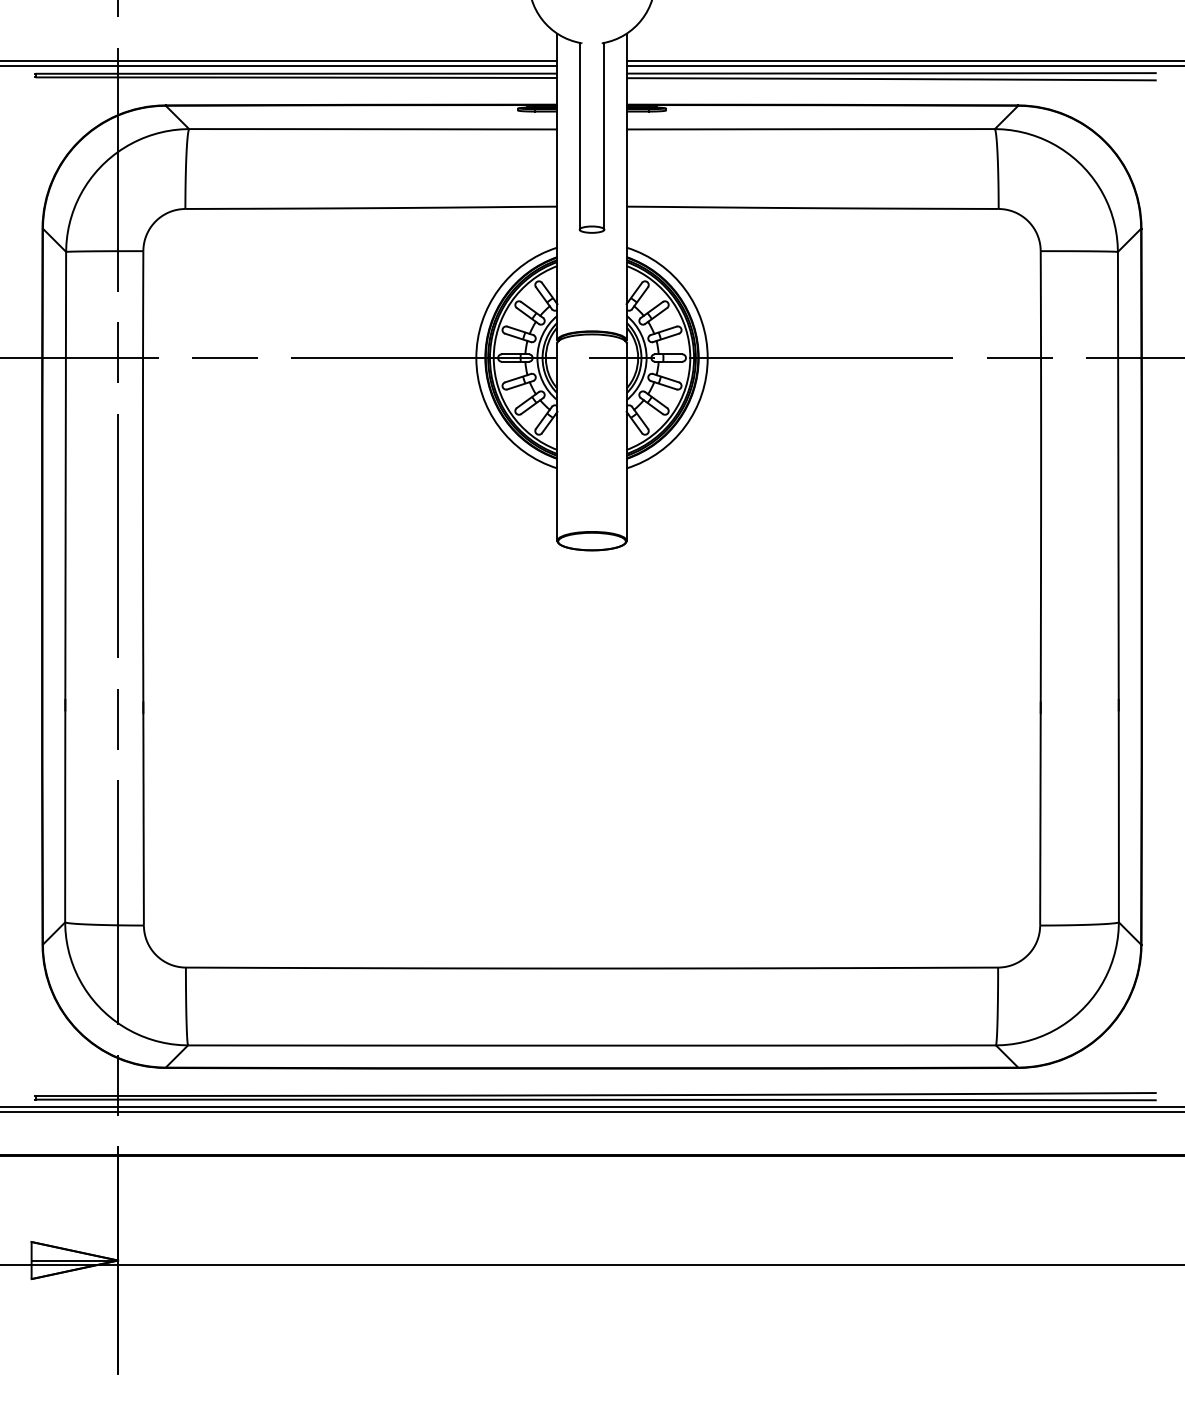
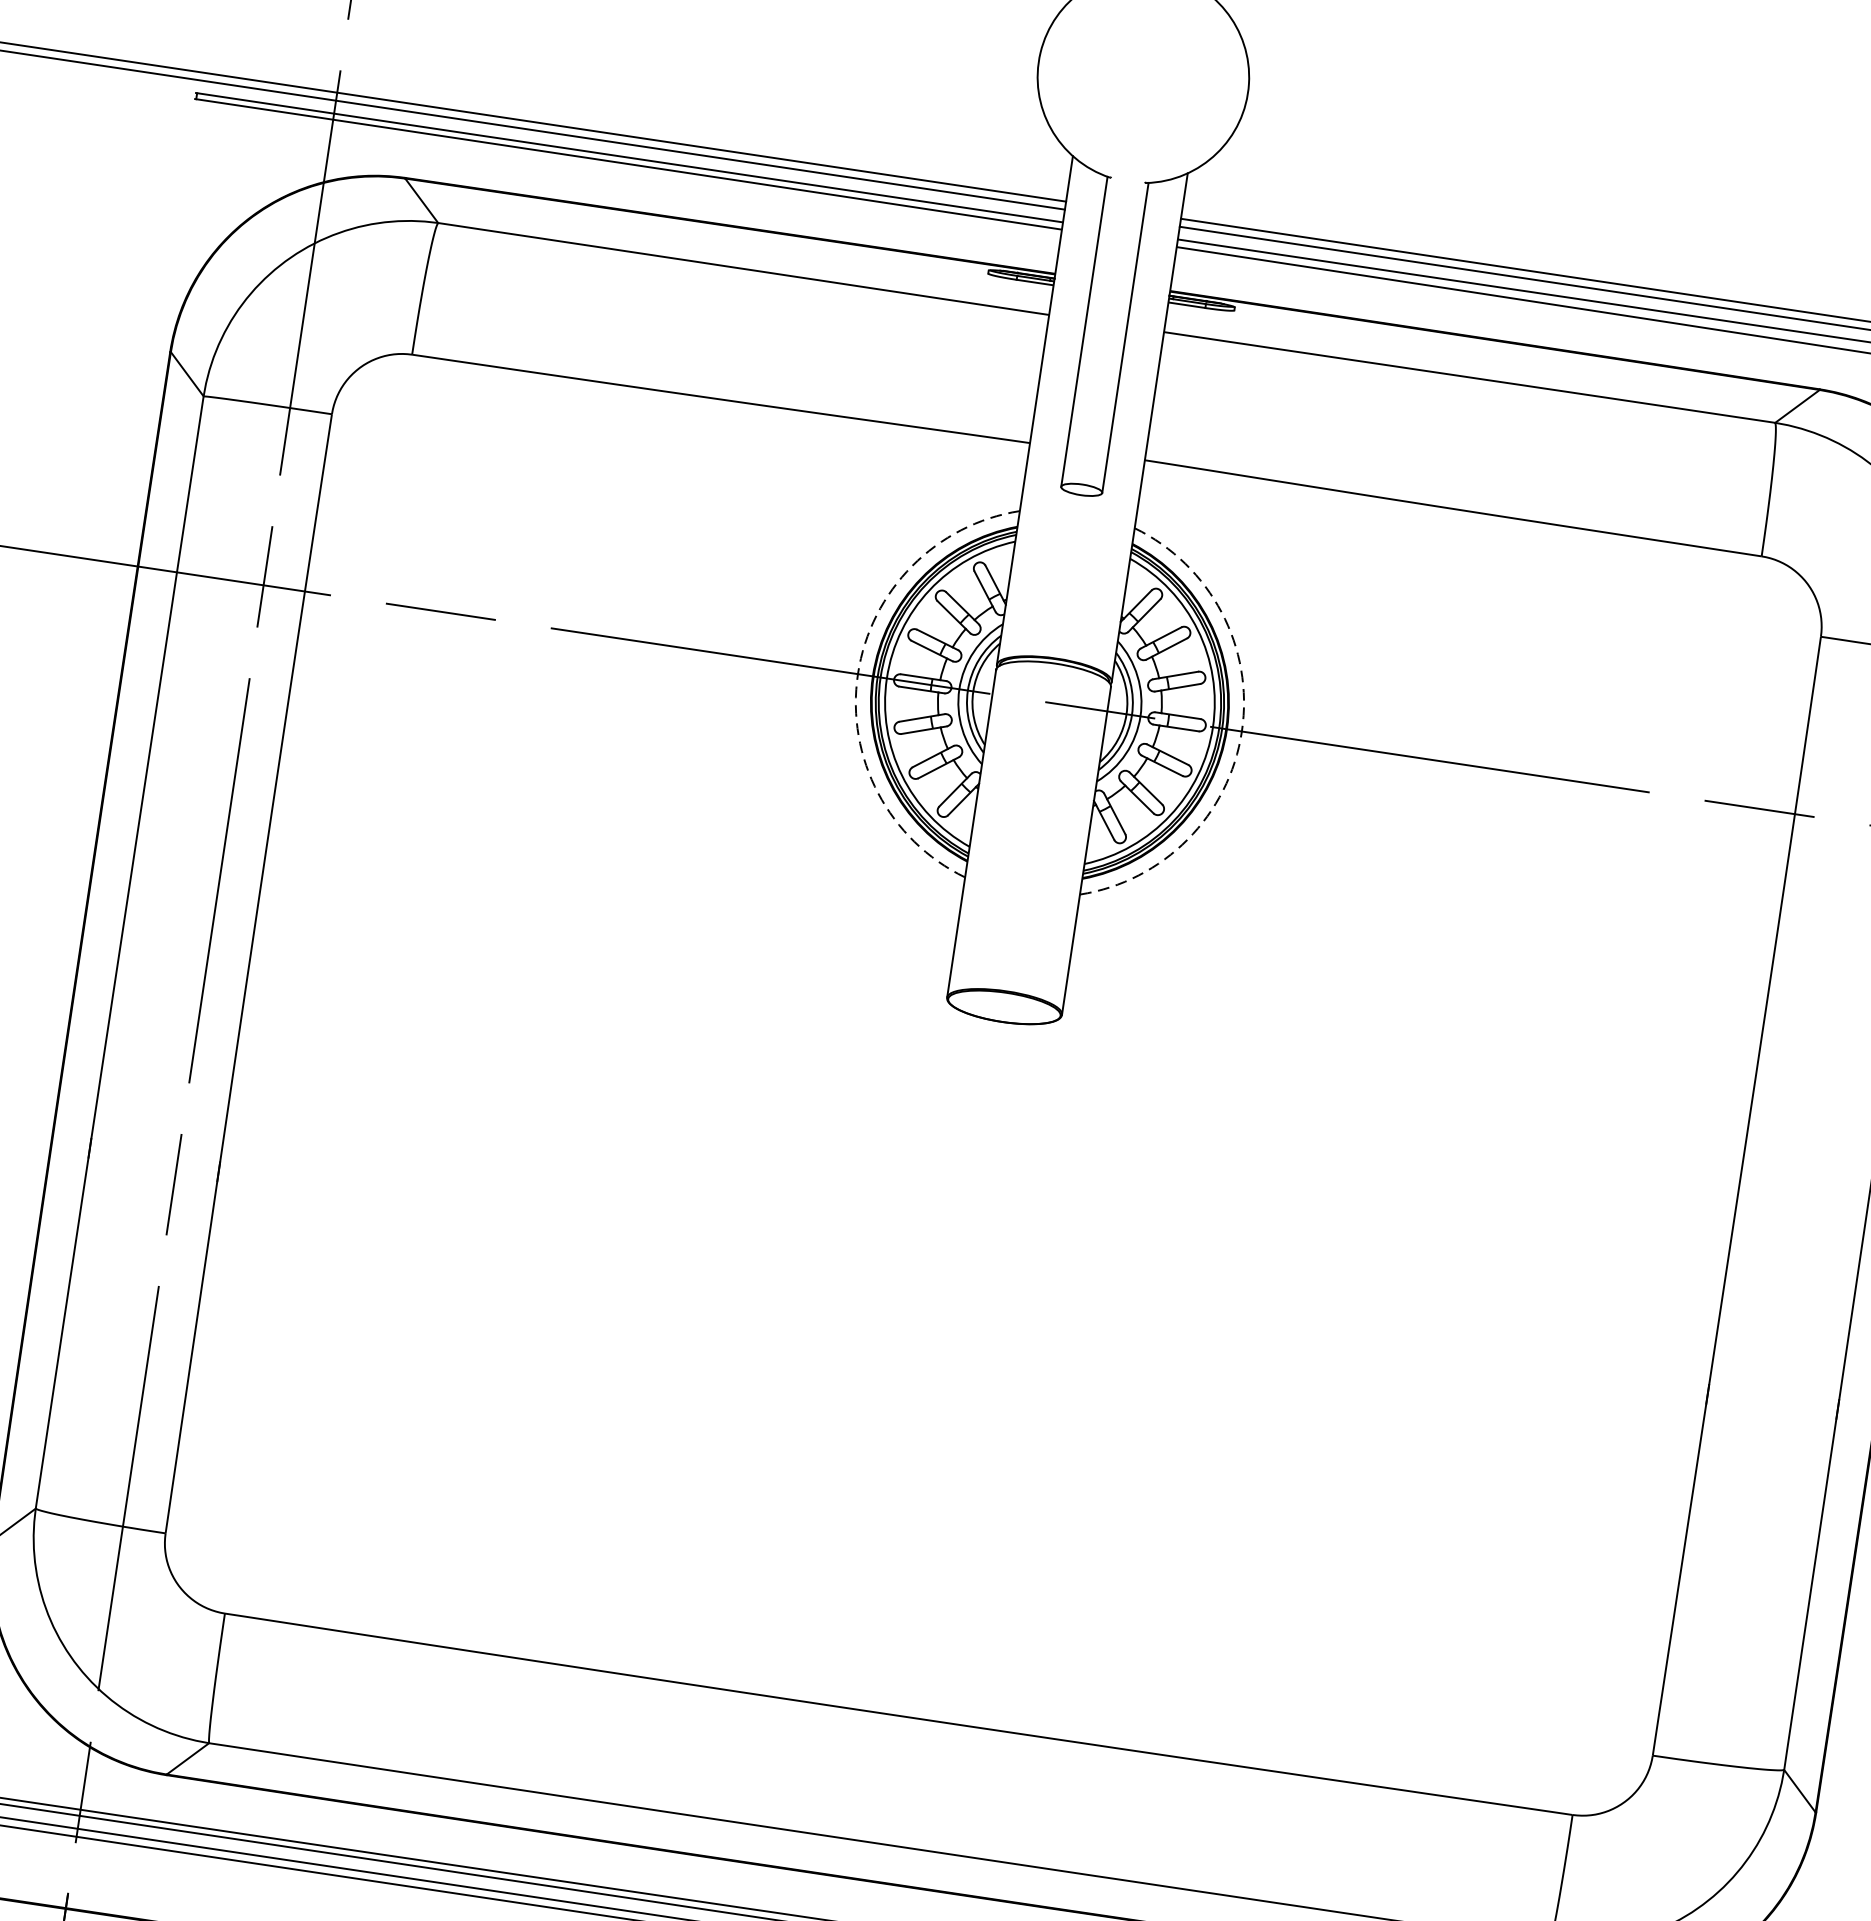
arc: (476, 358) -> (858, 674), solid -> dashed
arc: (707, 358) -> (1241, 732), solid -> dashed

